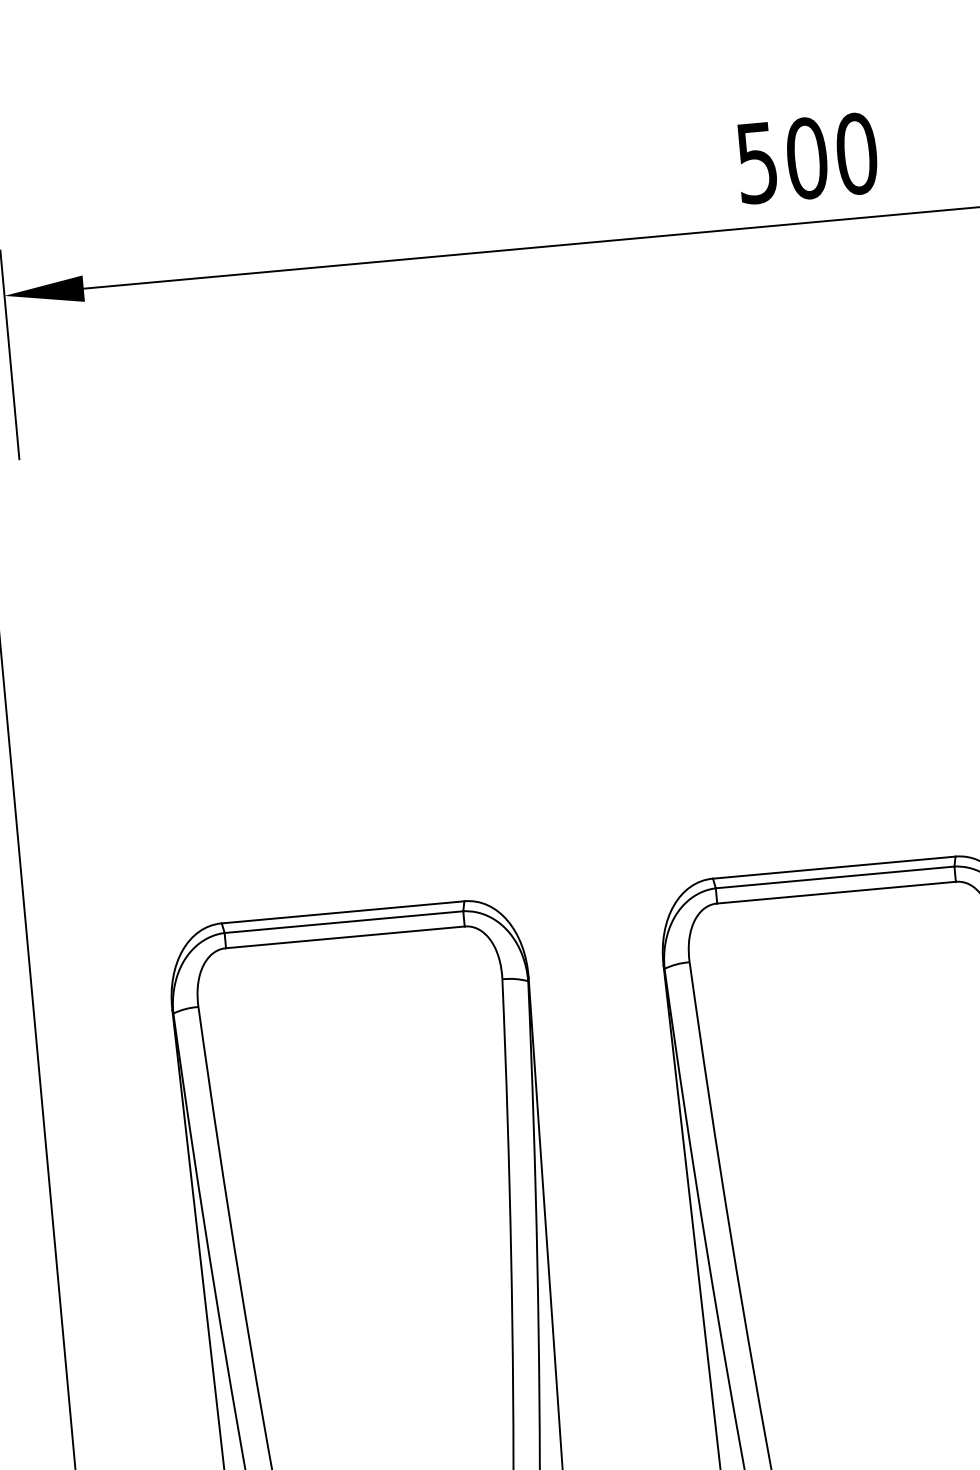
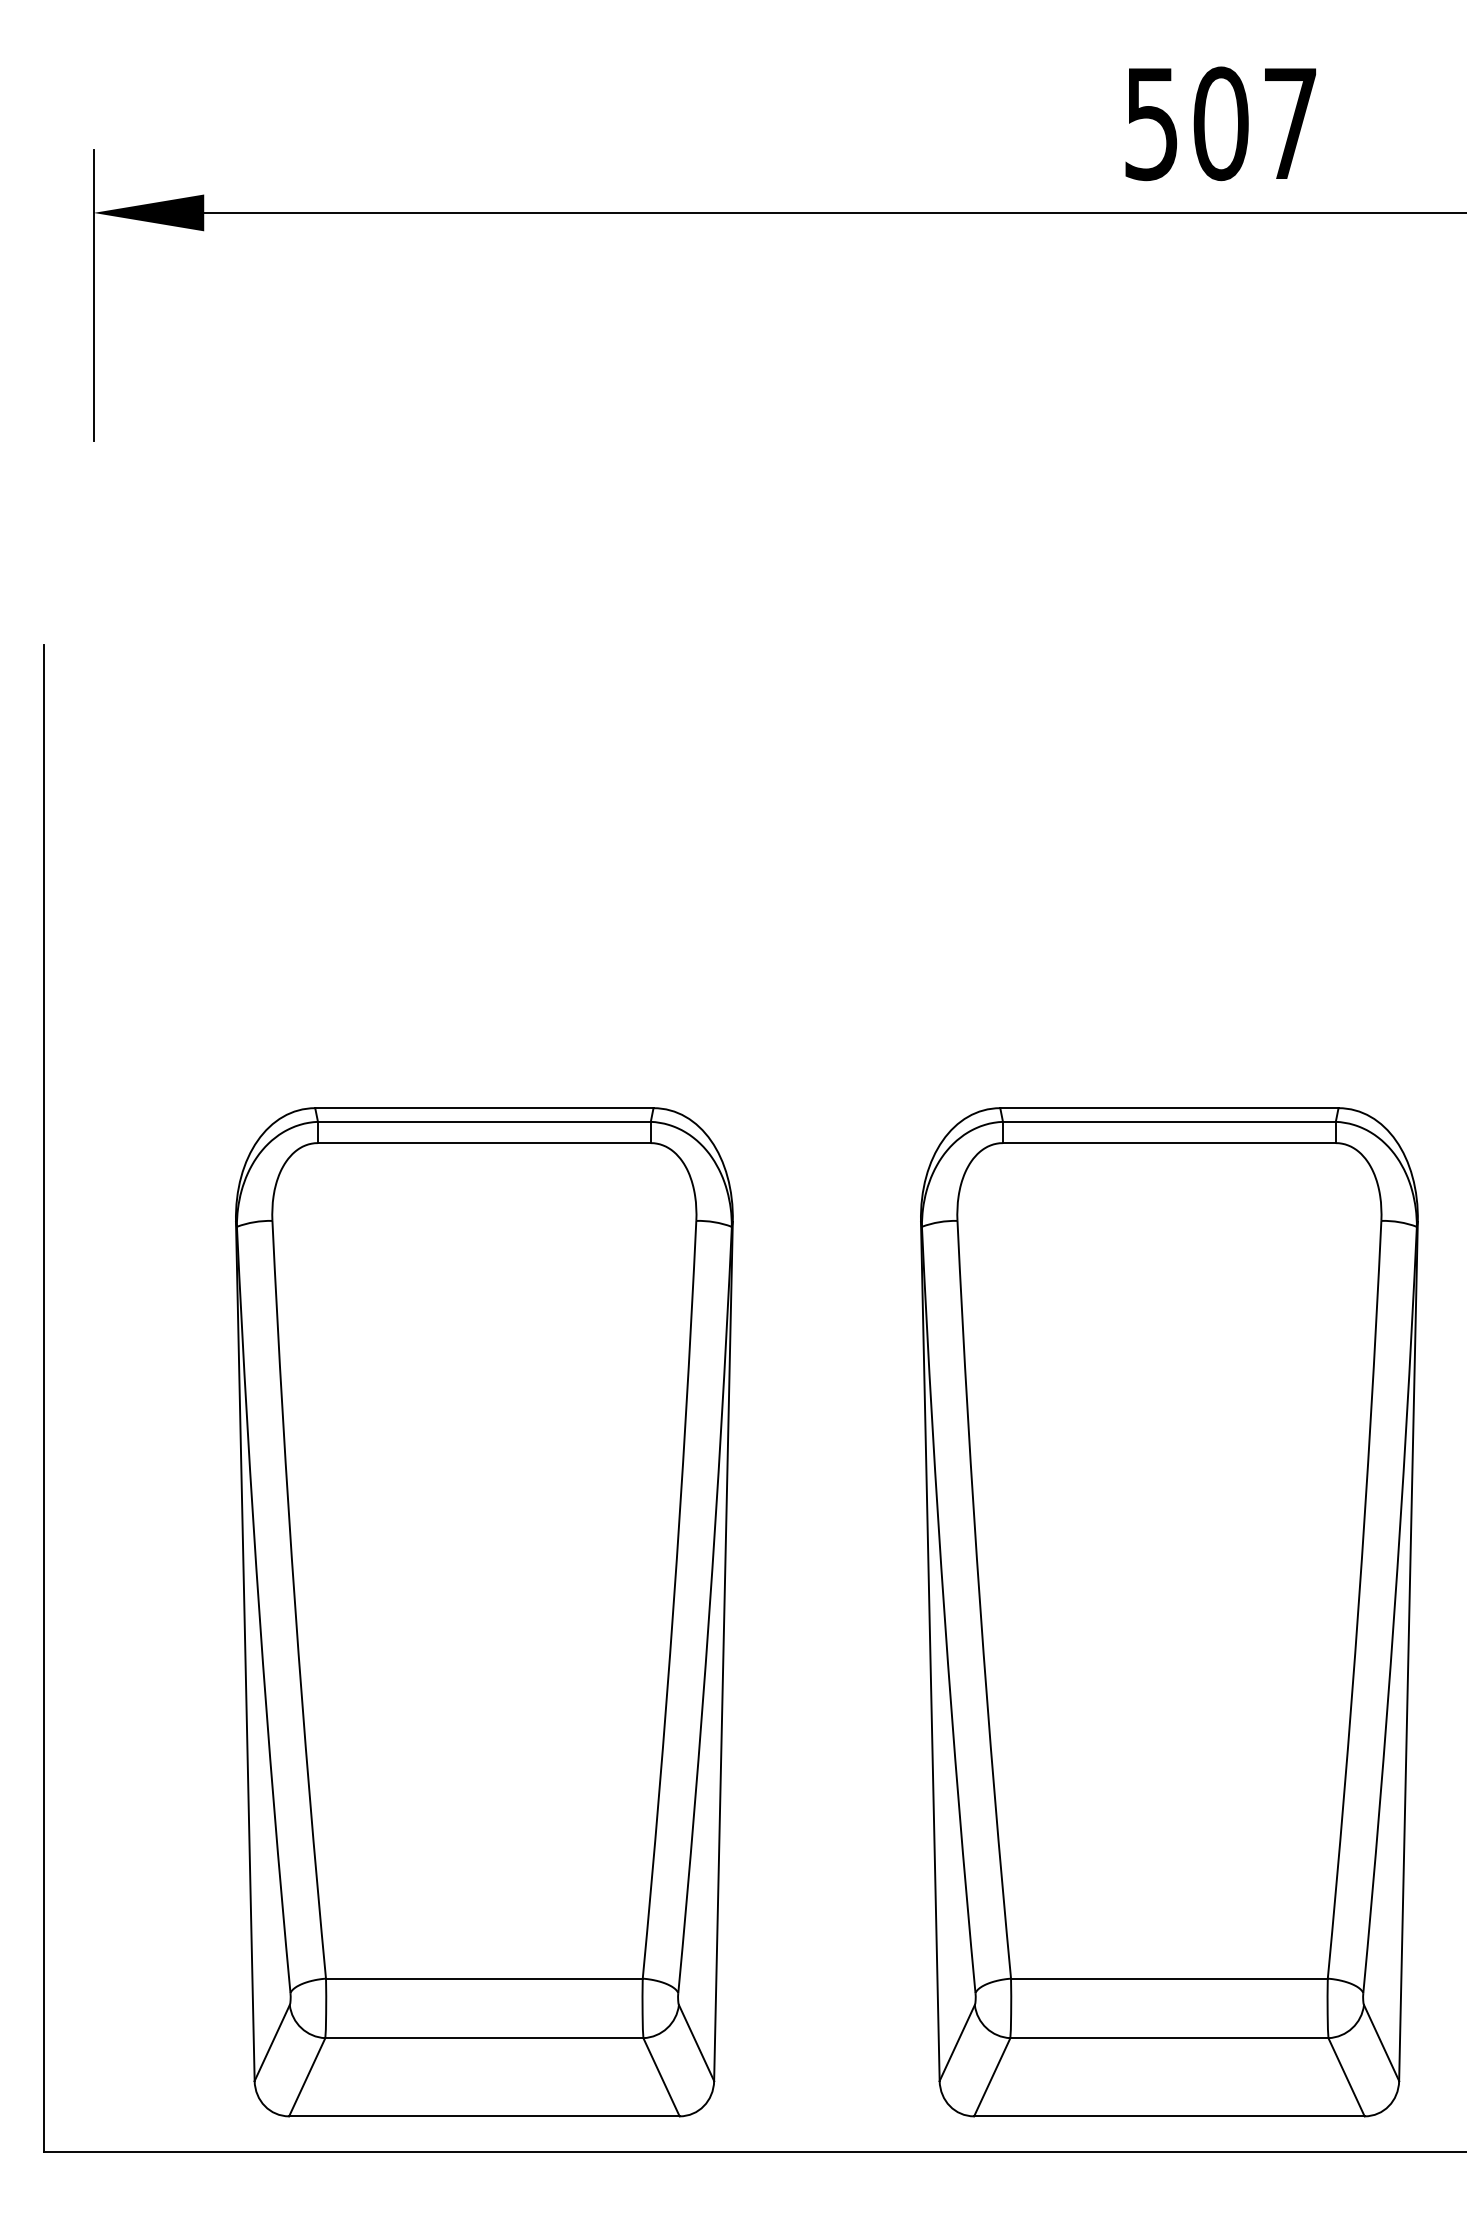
text: (856, 153) -> (1290, 123), 500 -> 507

